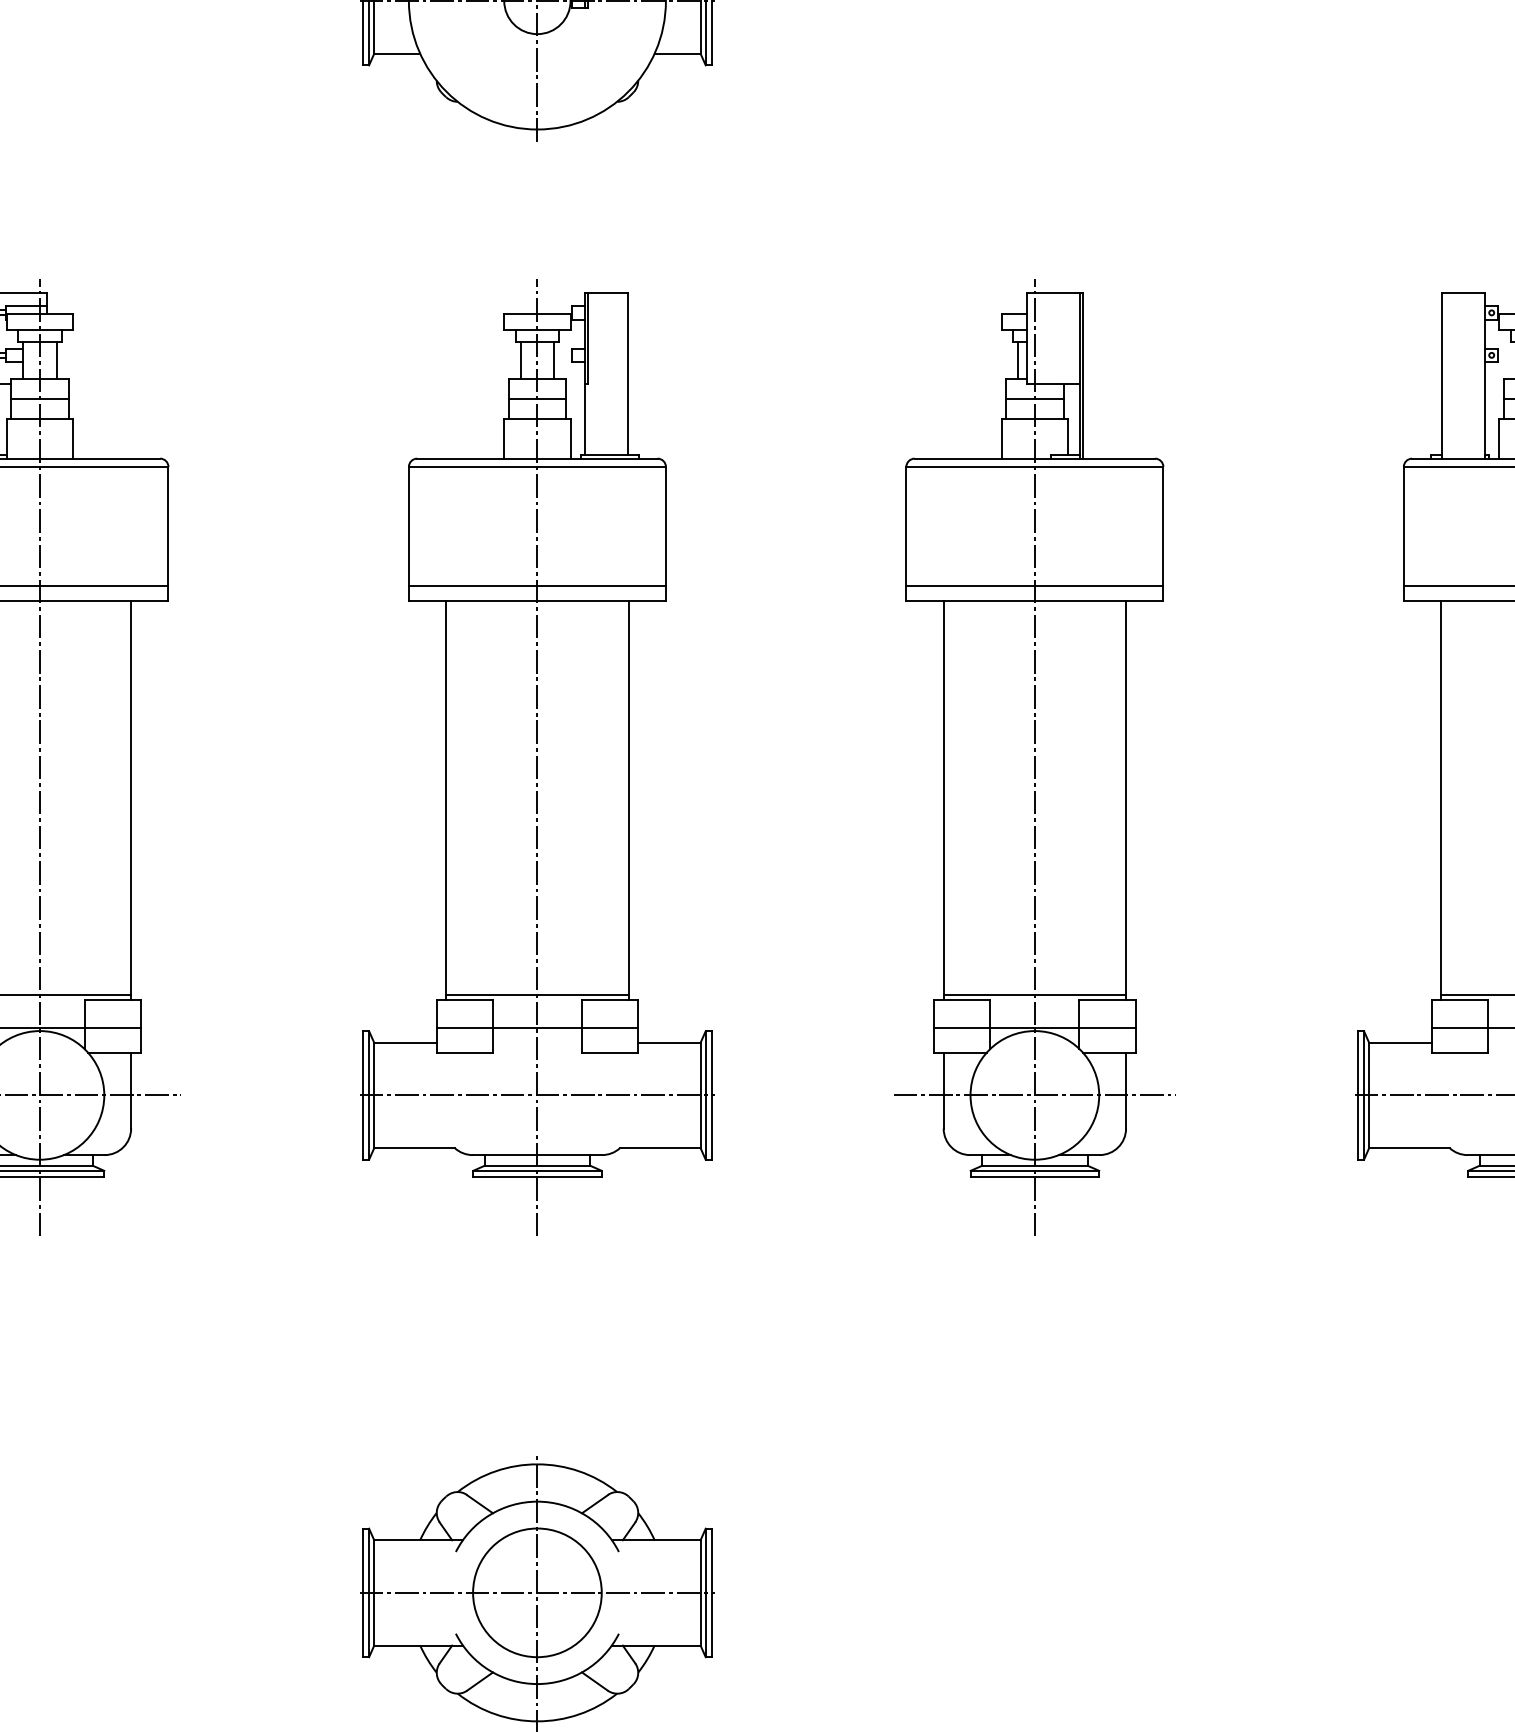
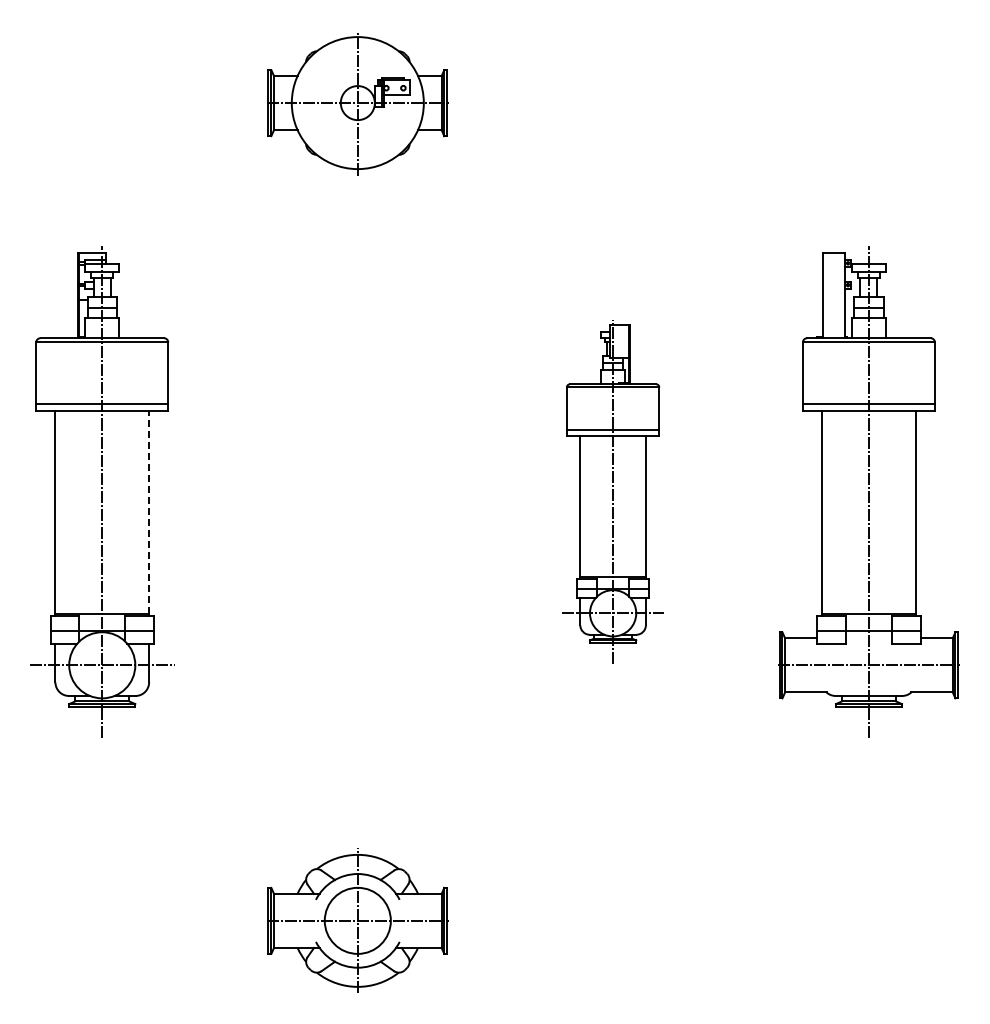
part: (536, 757) -> (357, 491), removed
part: (1033, 757) -> (612, 491), size x0.7
line: (131, 797) -> (149, 512), solid -> dashed

